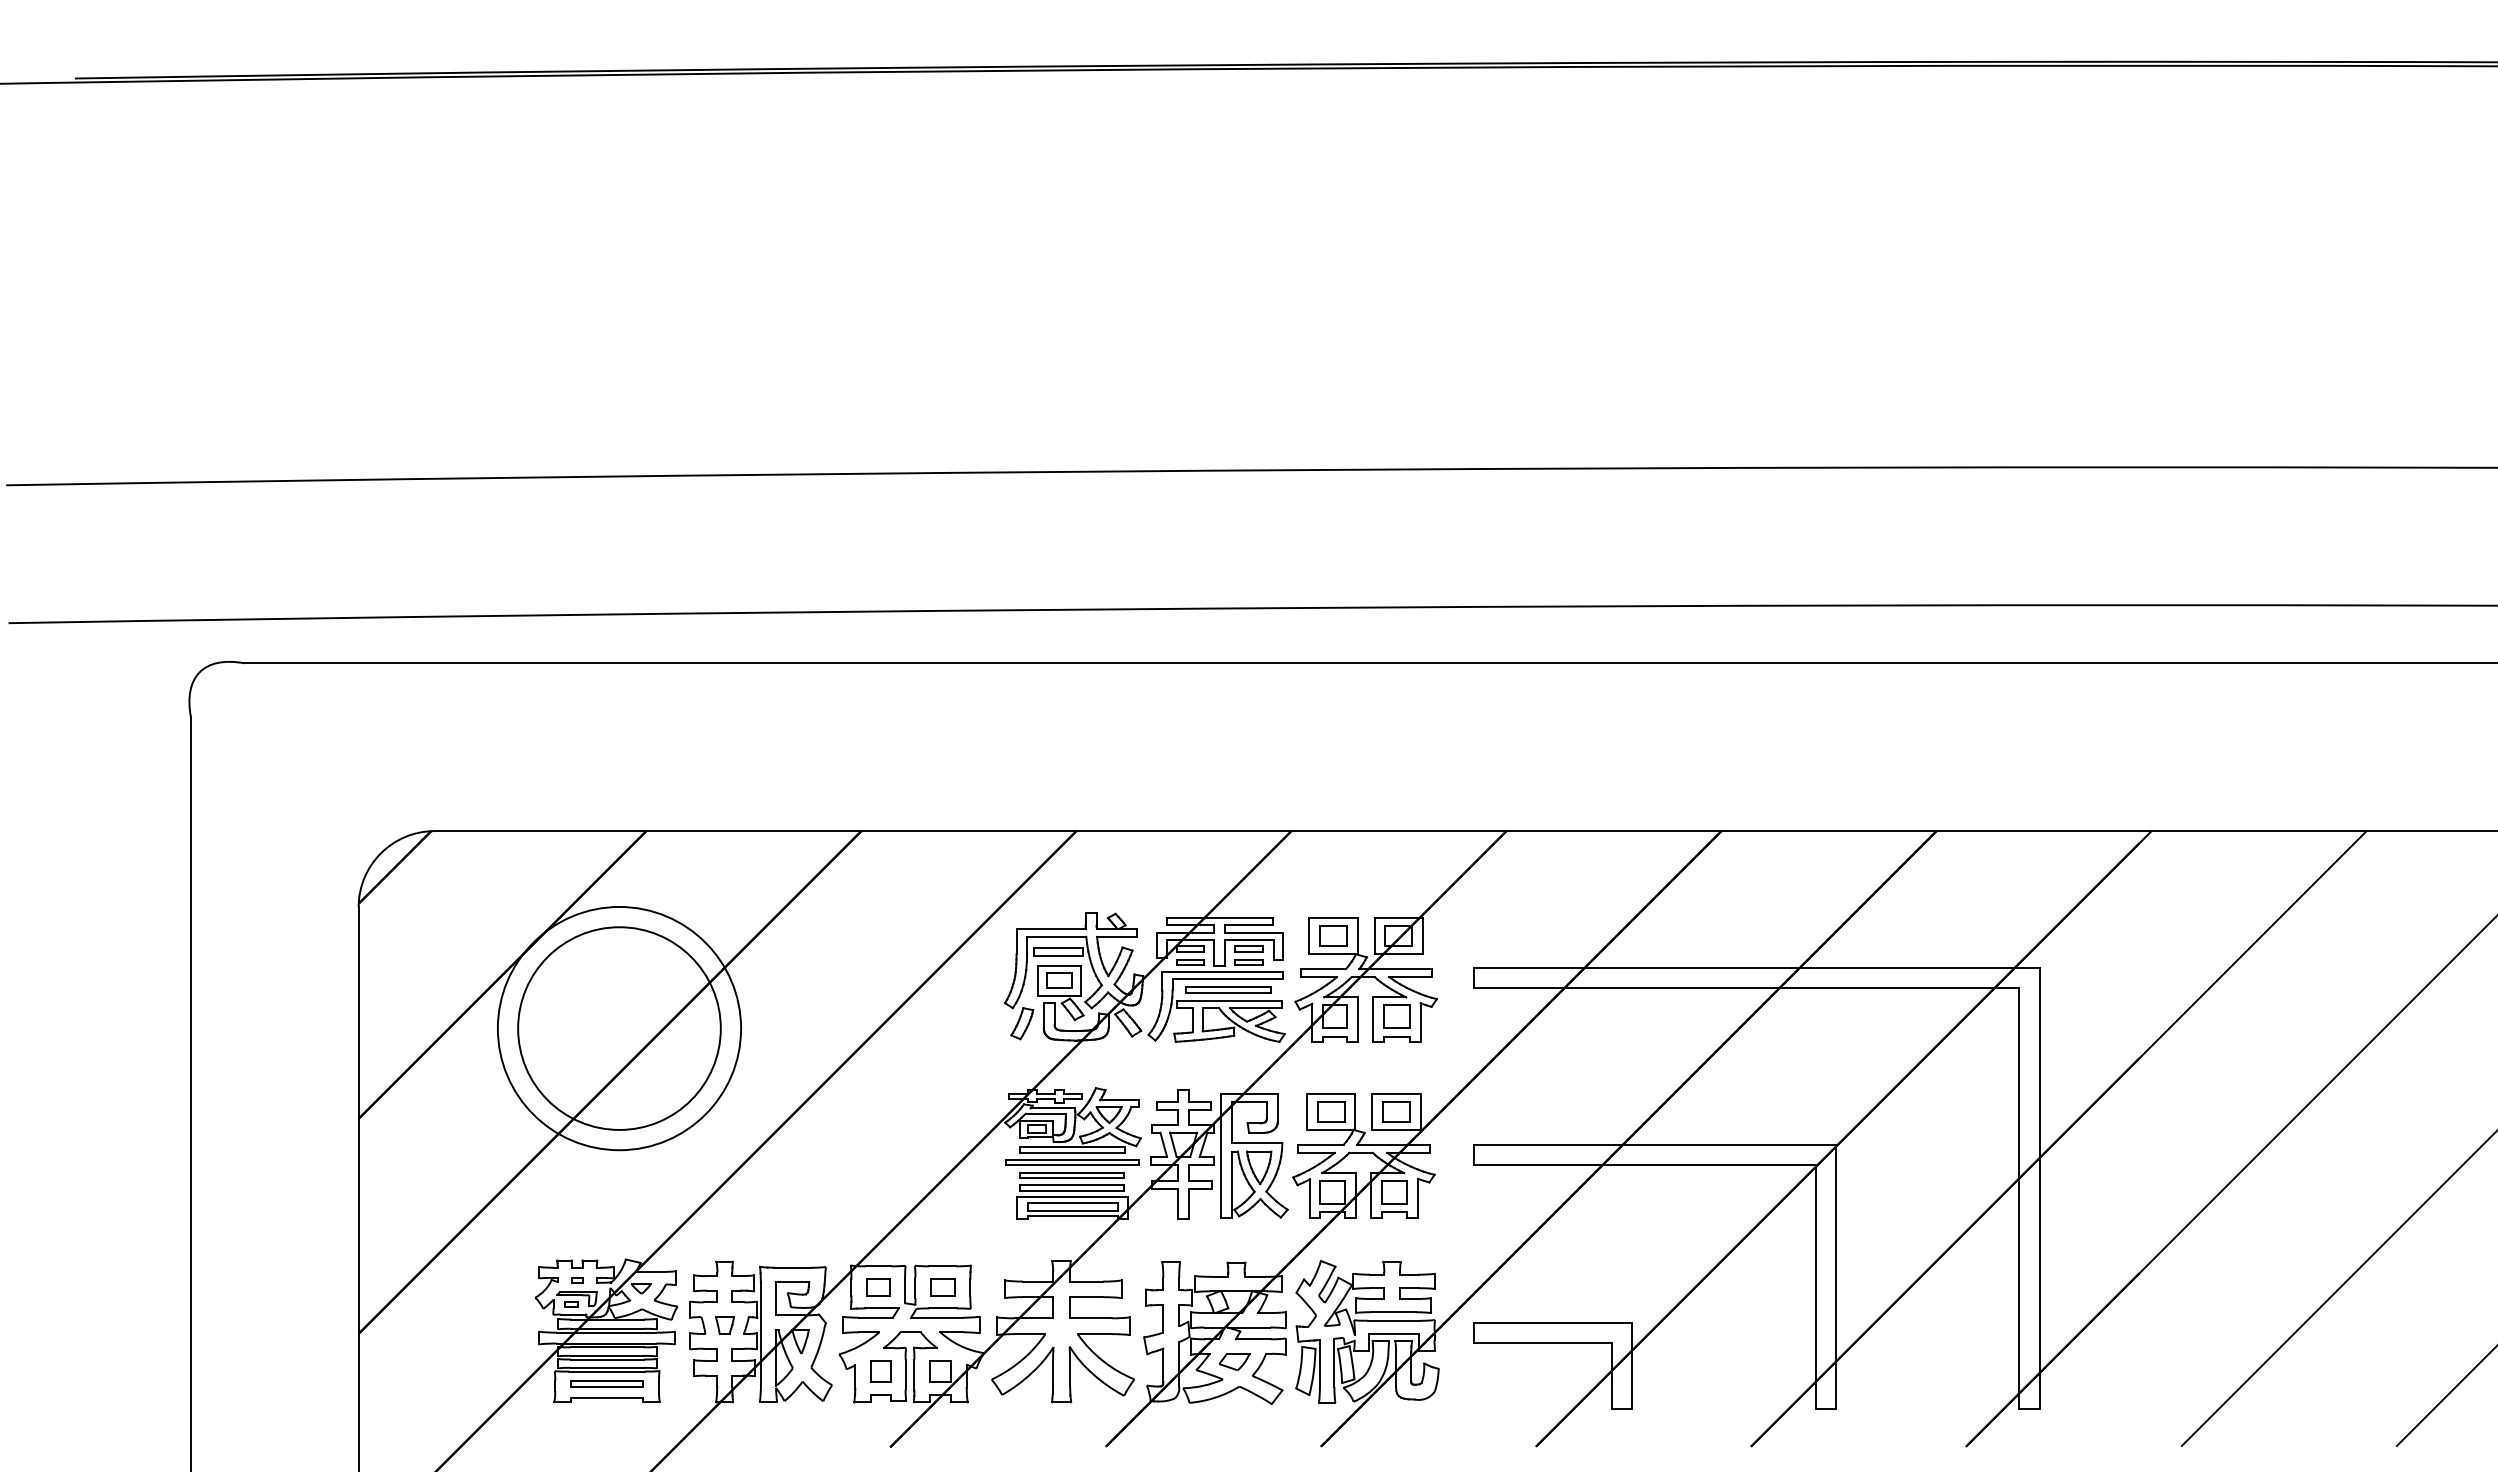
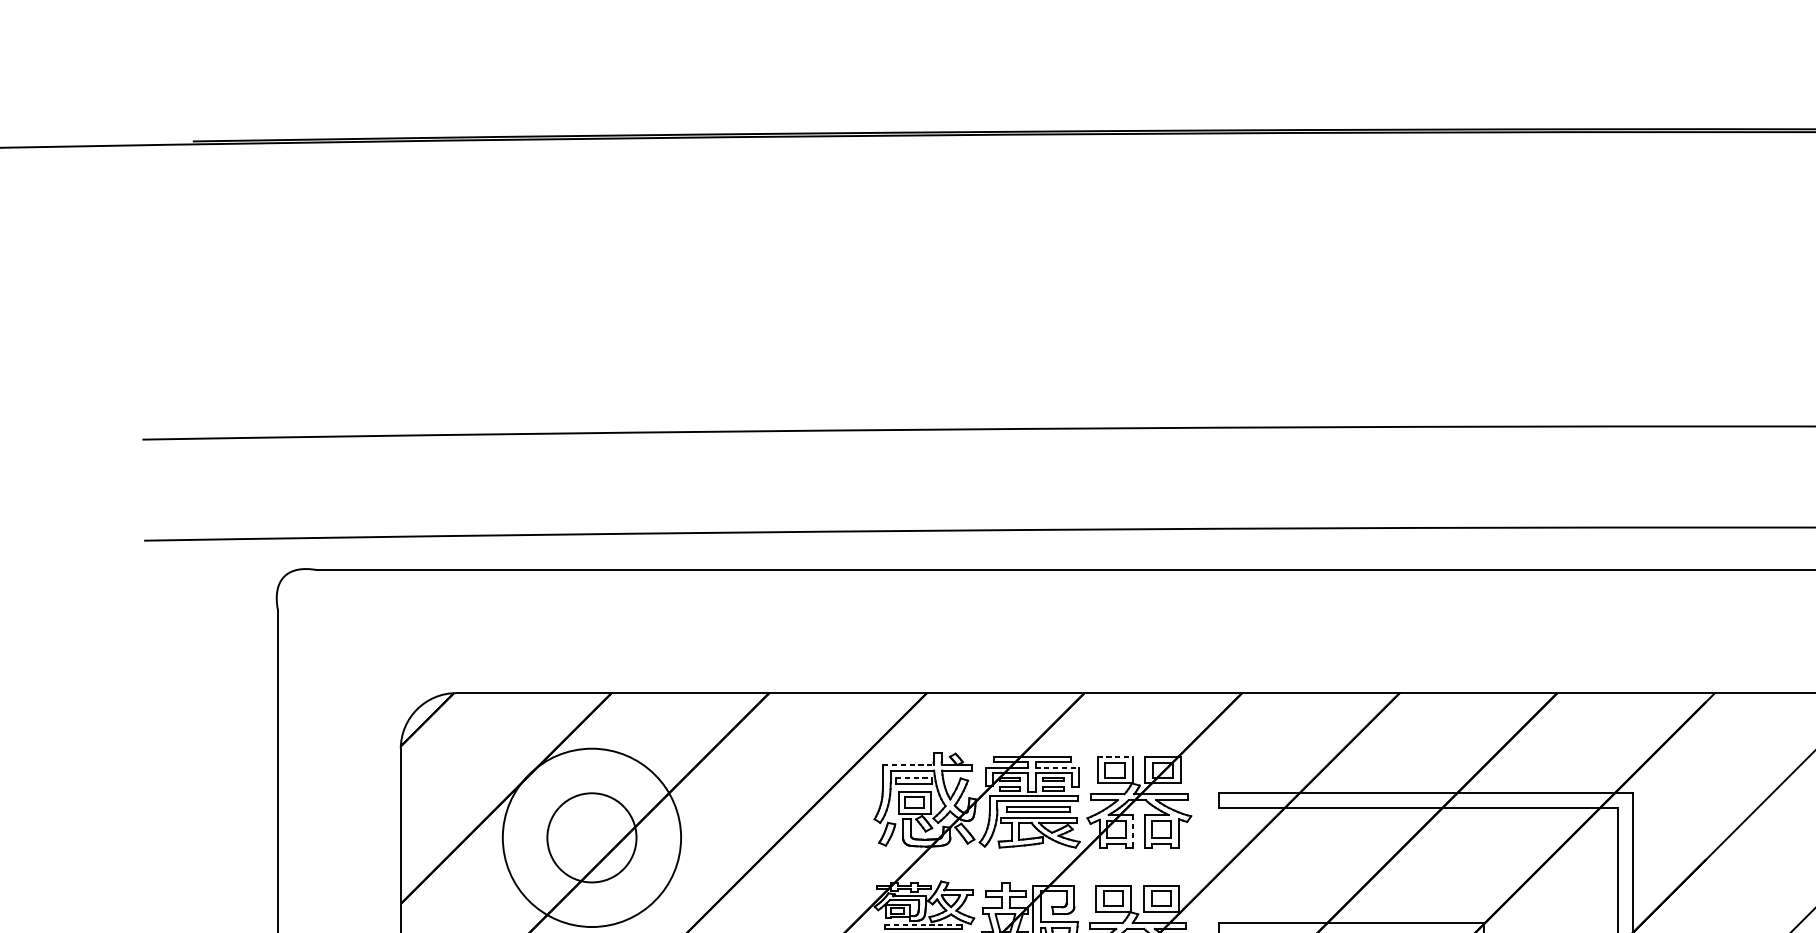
line: (1333, 917) -> (1115, 756), solid -> dashed
line: (1051, 928) -> (908, 764), solid -> dashed
line: (1254, 932) -> (1057, 767), solid -> dashed
line: (1058, 947) -> (913, 778), solid -> dashed
line: (1358, 1020) -> (1133, 831), solid -> dashed
circle: (619, 1028) -> (591, 837), size x0.6
line: (1072, 1147) -> (924, 925), solid -> dashed

